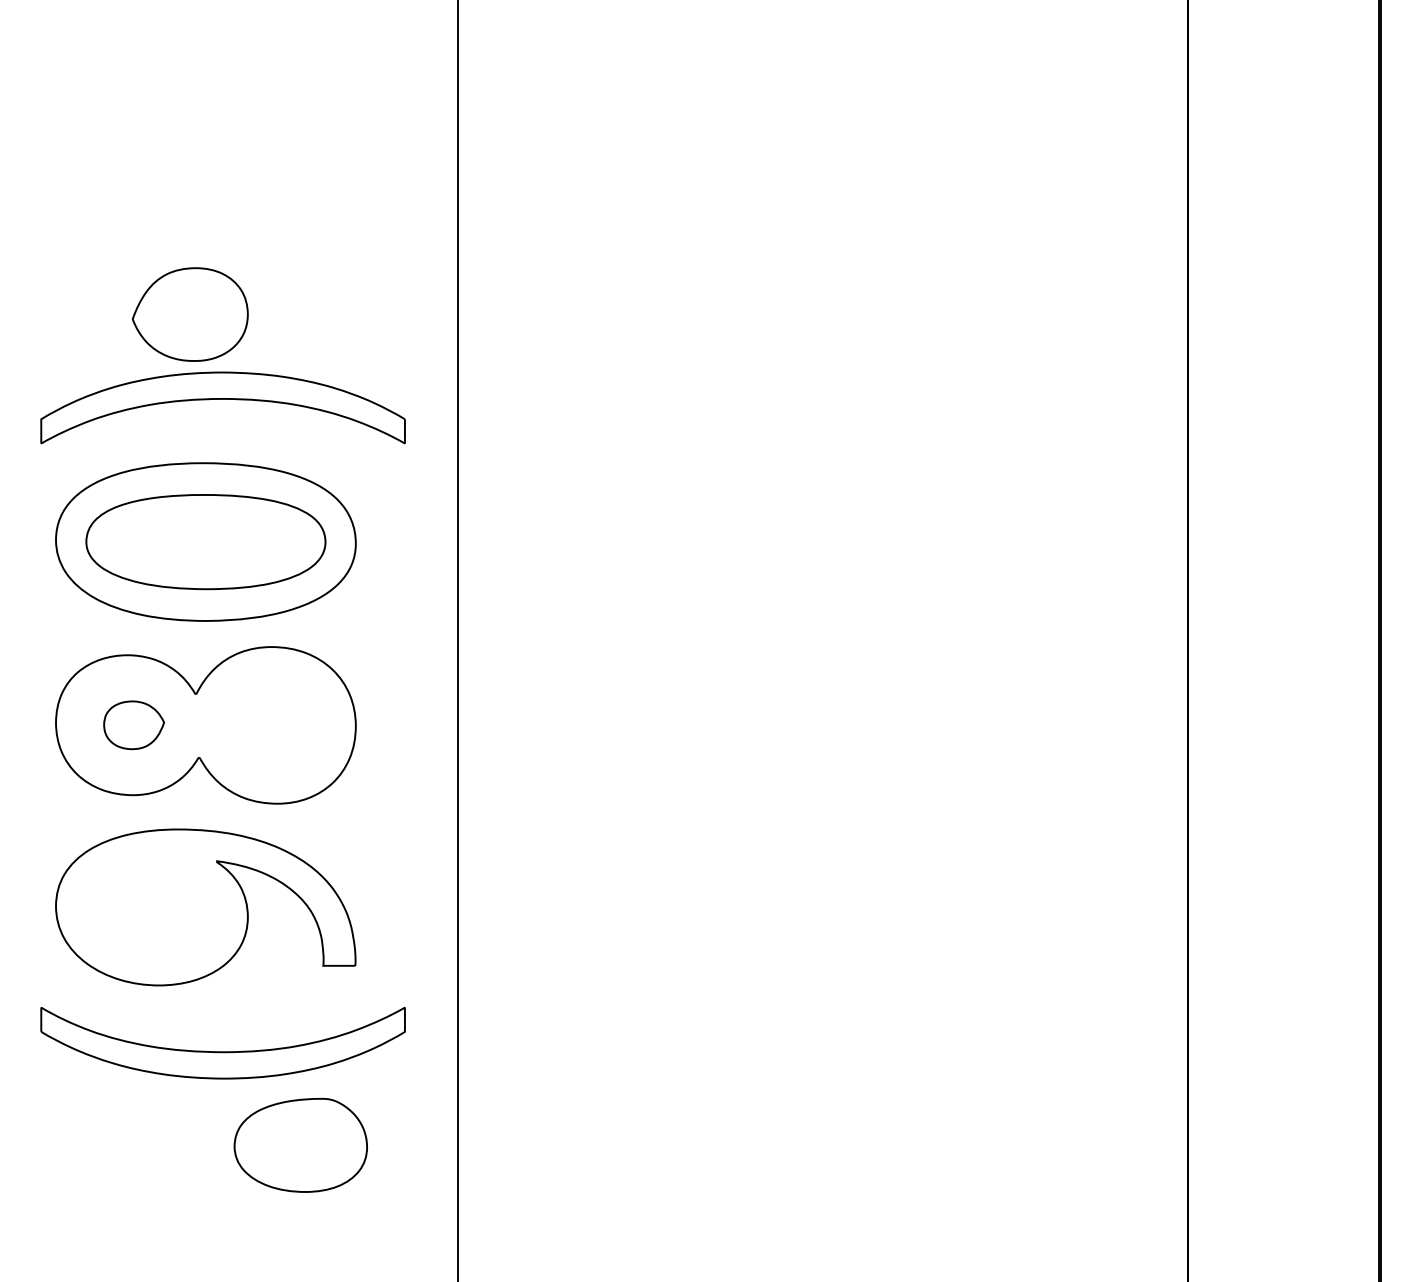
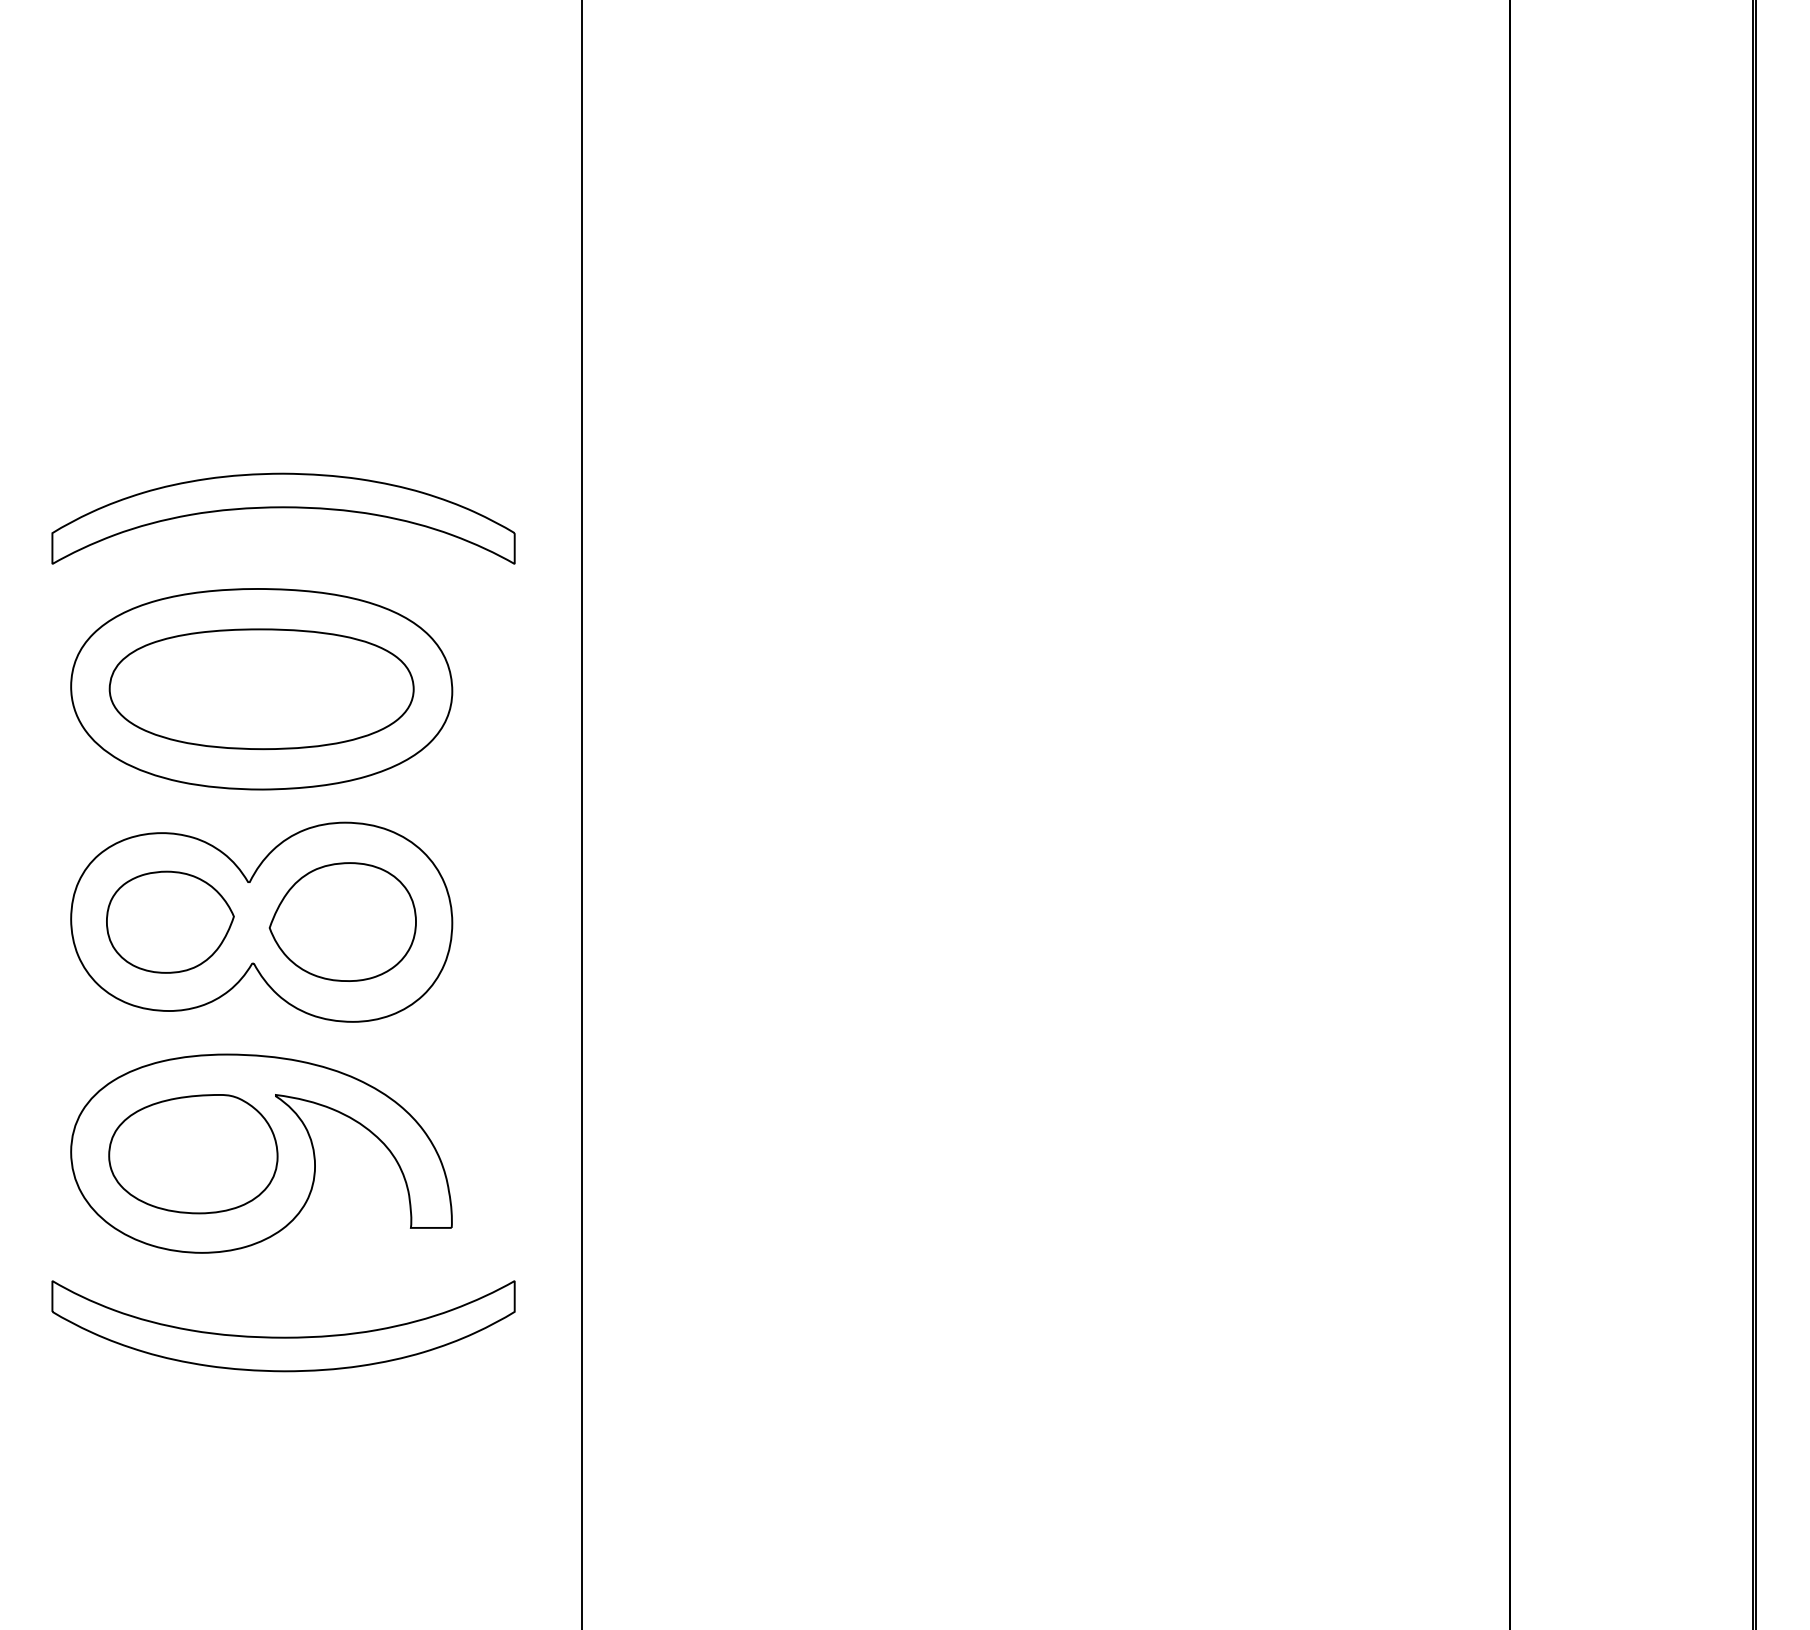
part: (190, 314) -> (342, 921), moved
part: (134, 724) -> (170, 921), size x1.67
part: (300, 1145) -> (193, 1154), moved

